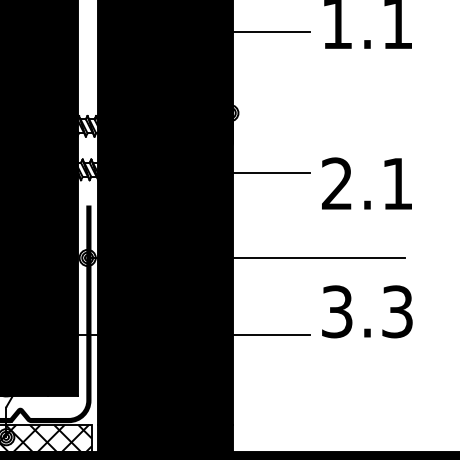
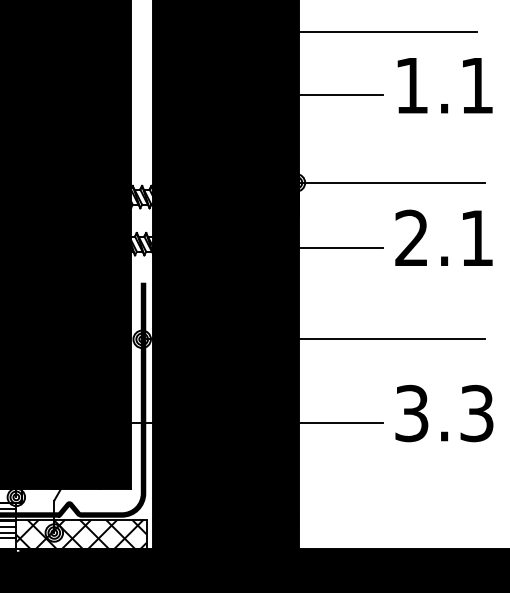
line: (317, 112) -> (390, 182), added
text: (366, 183) -> (443, 237), moved
text: (367, 311) -> (444, 413), moved

